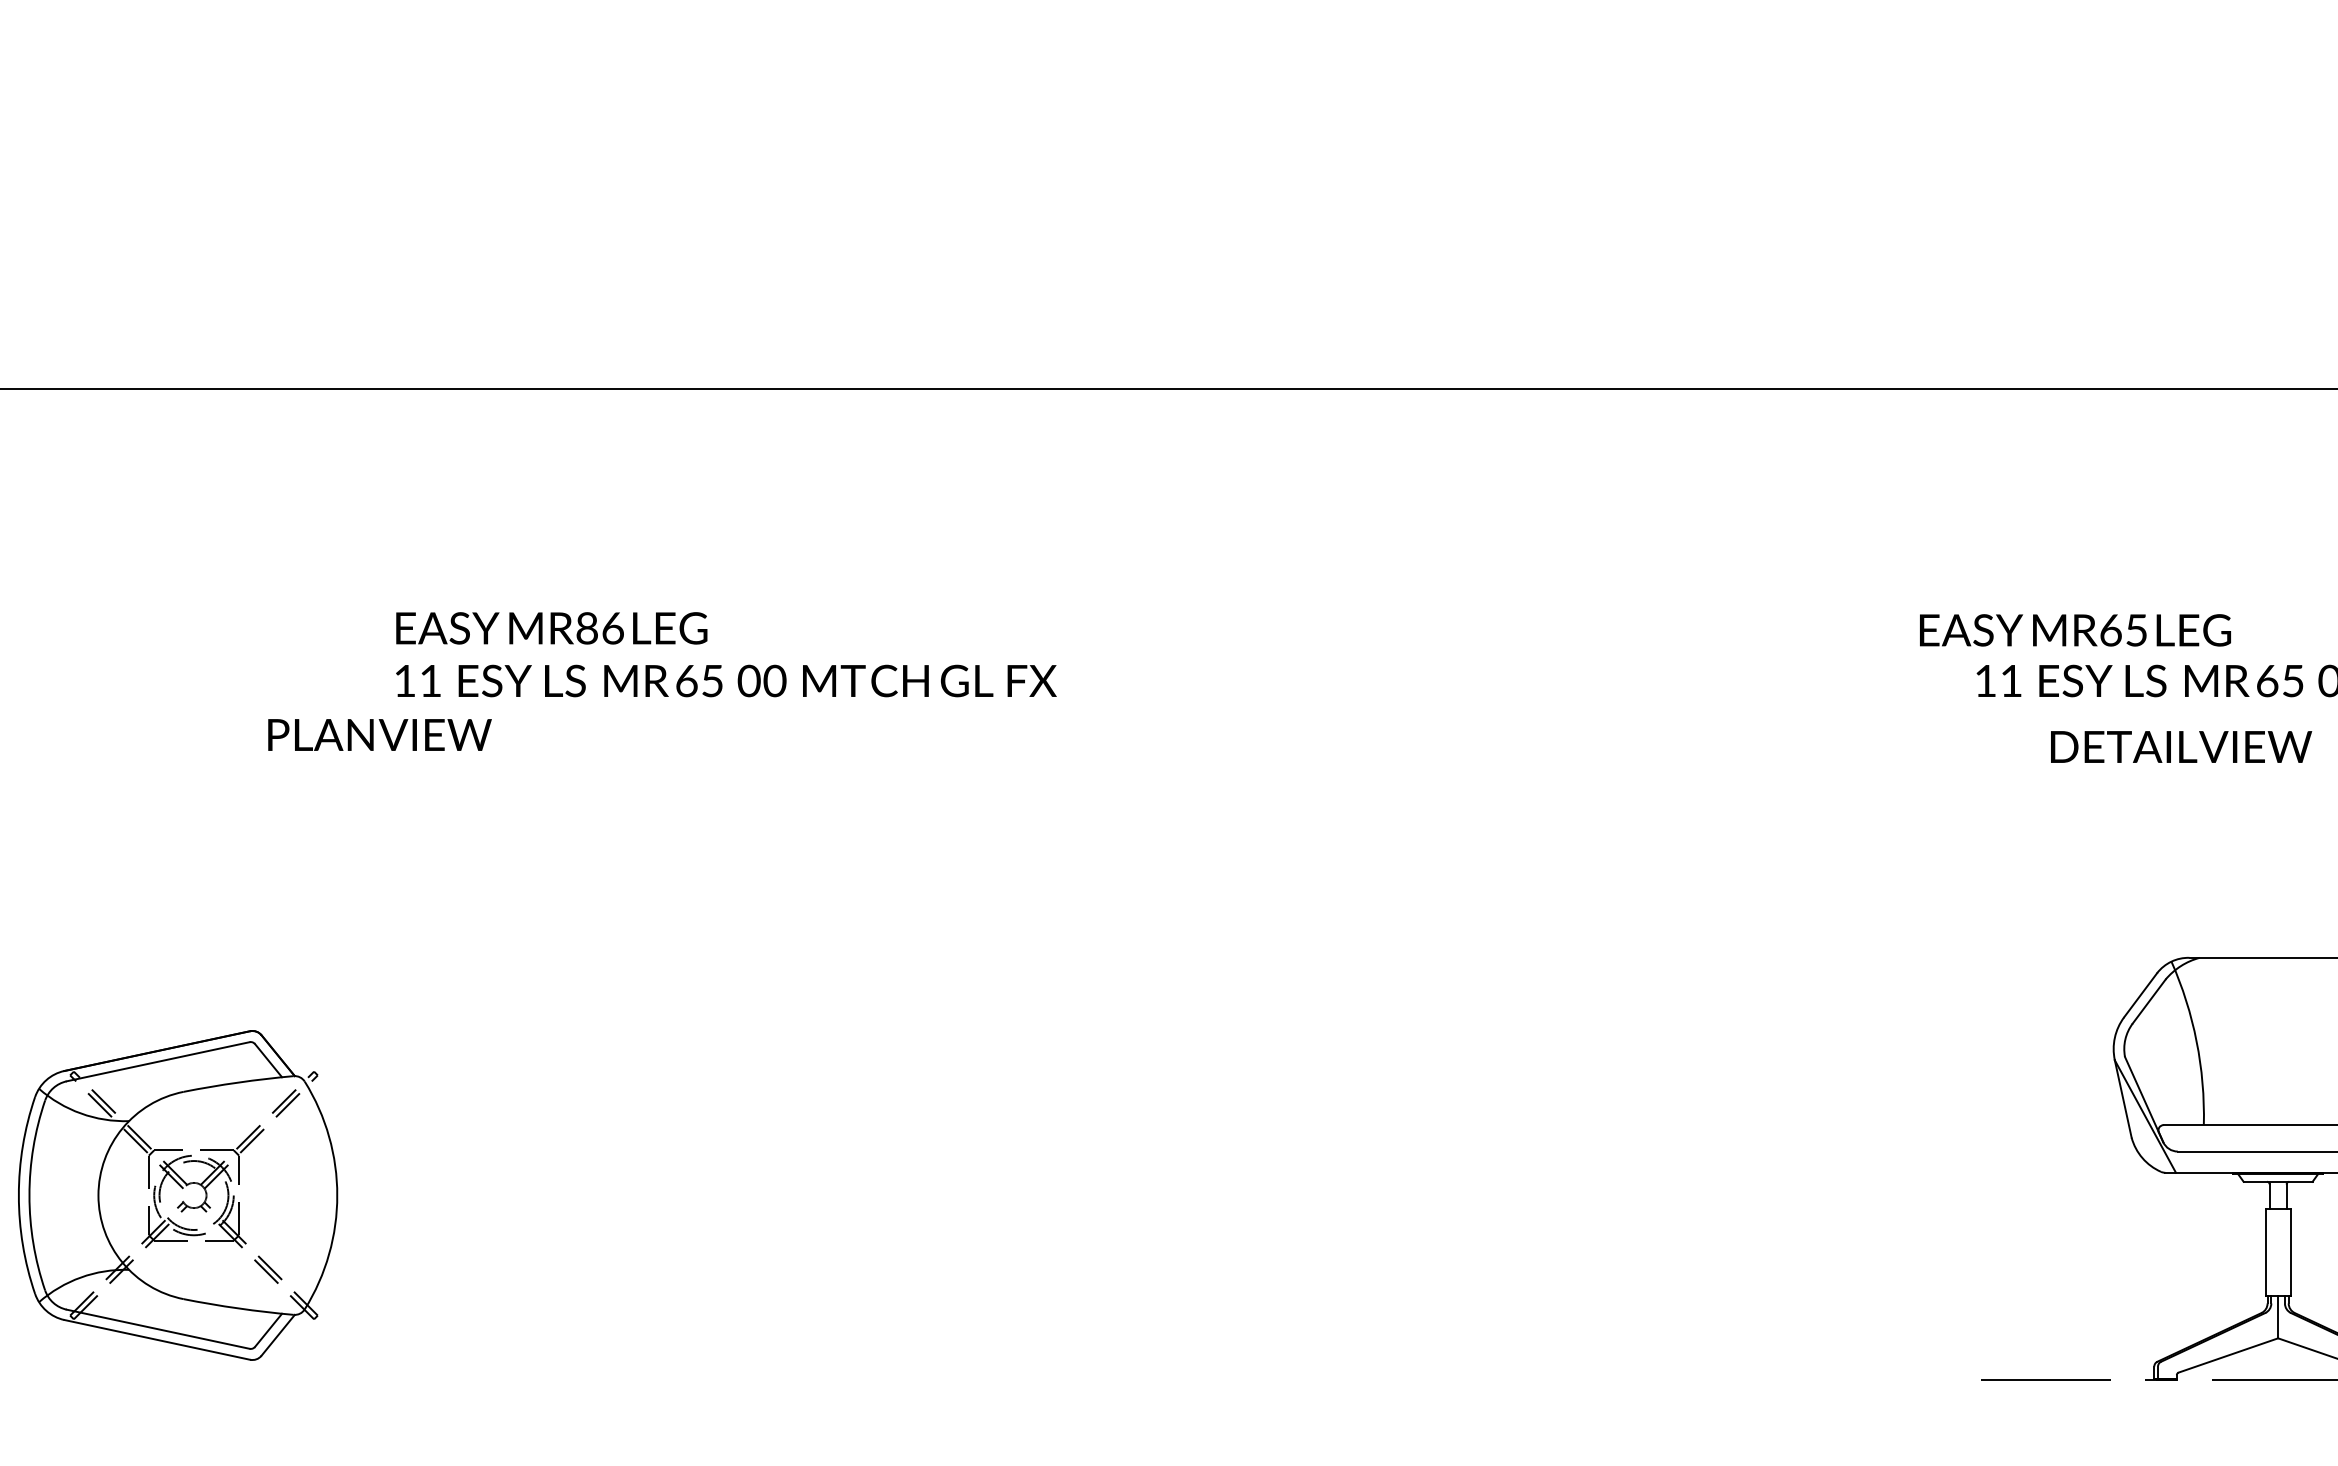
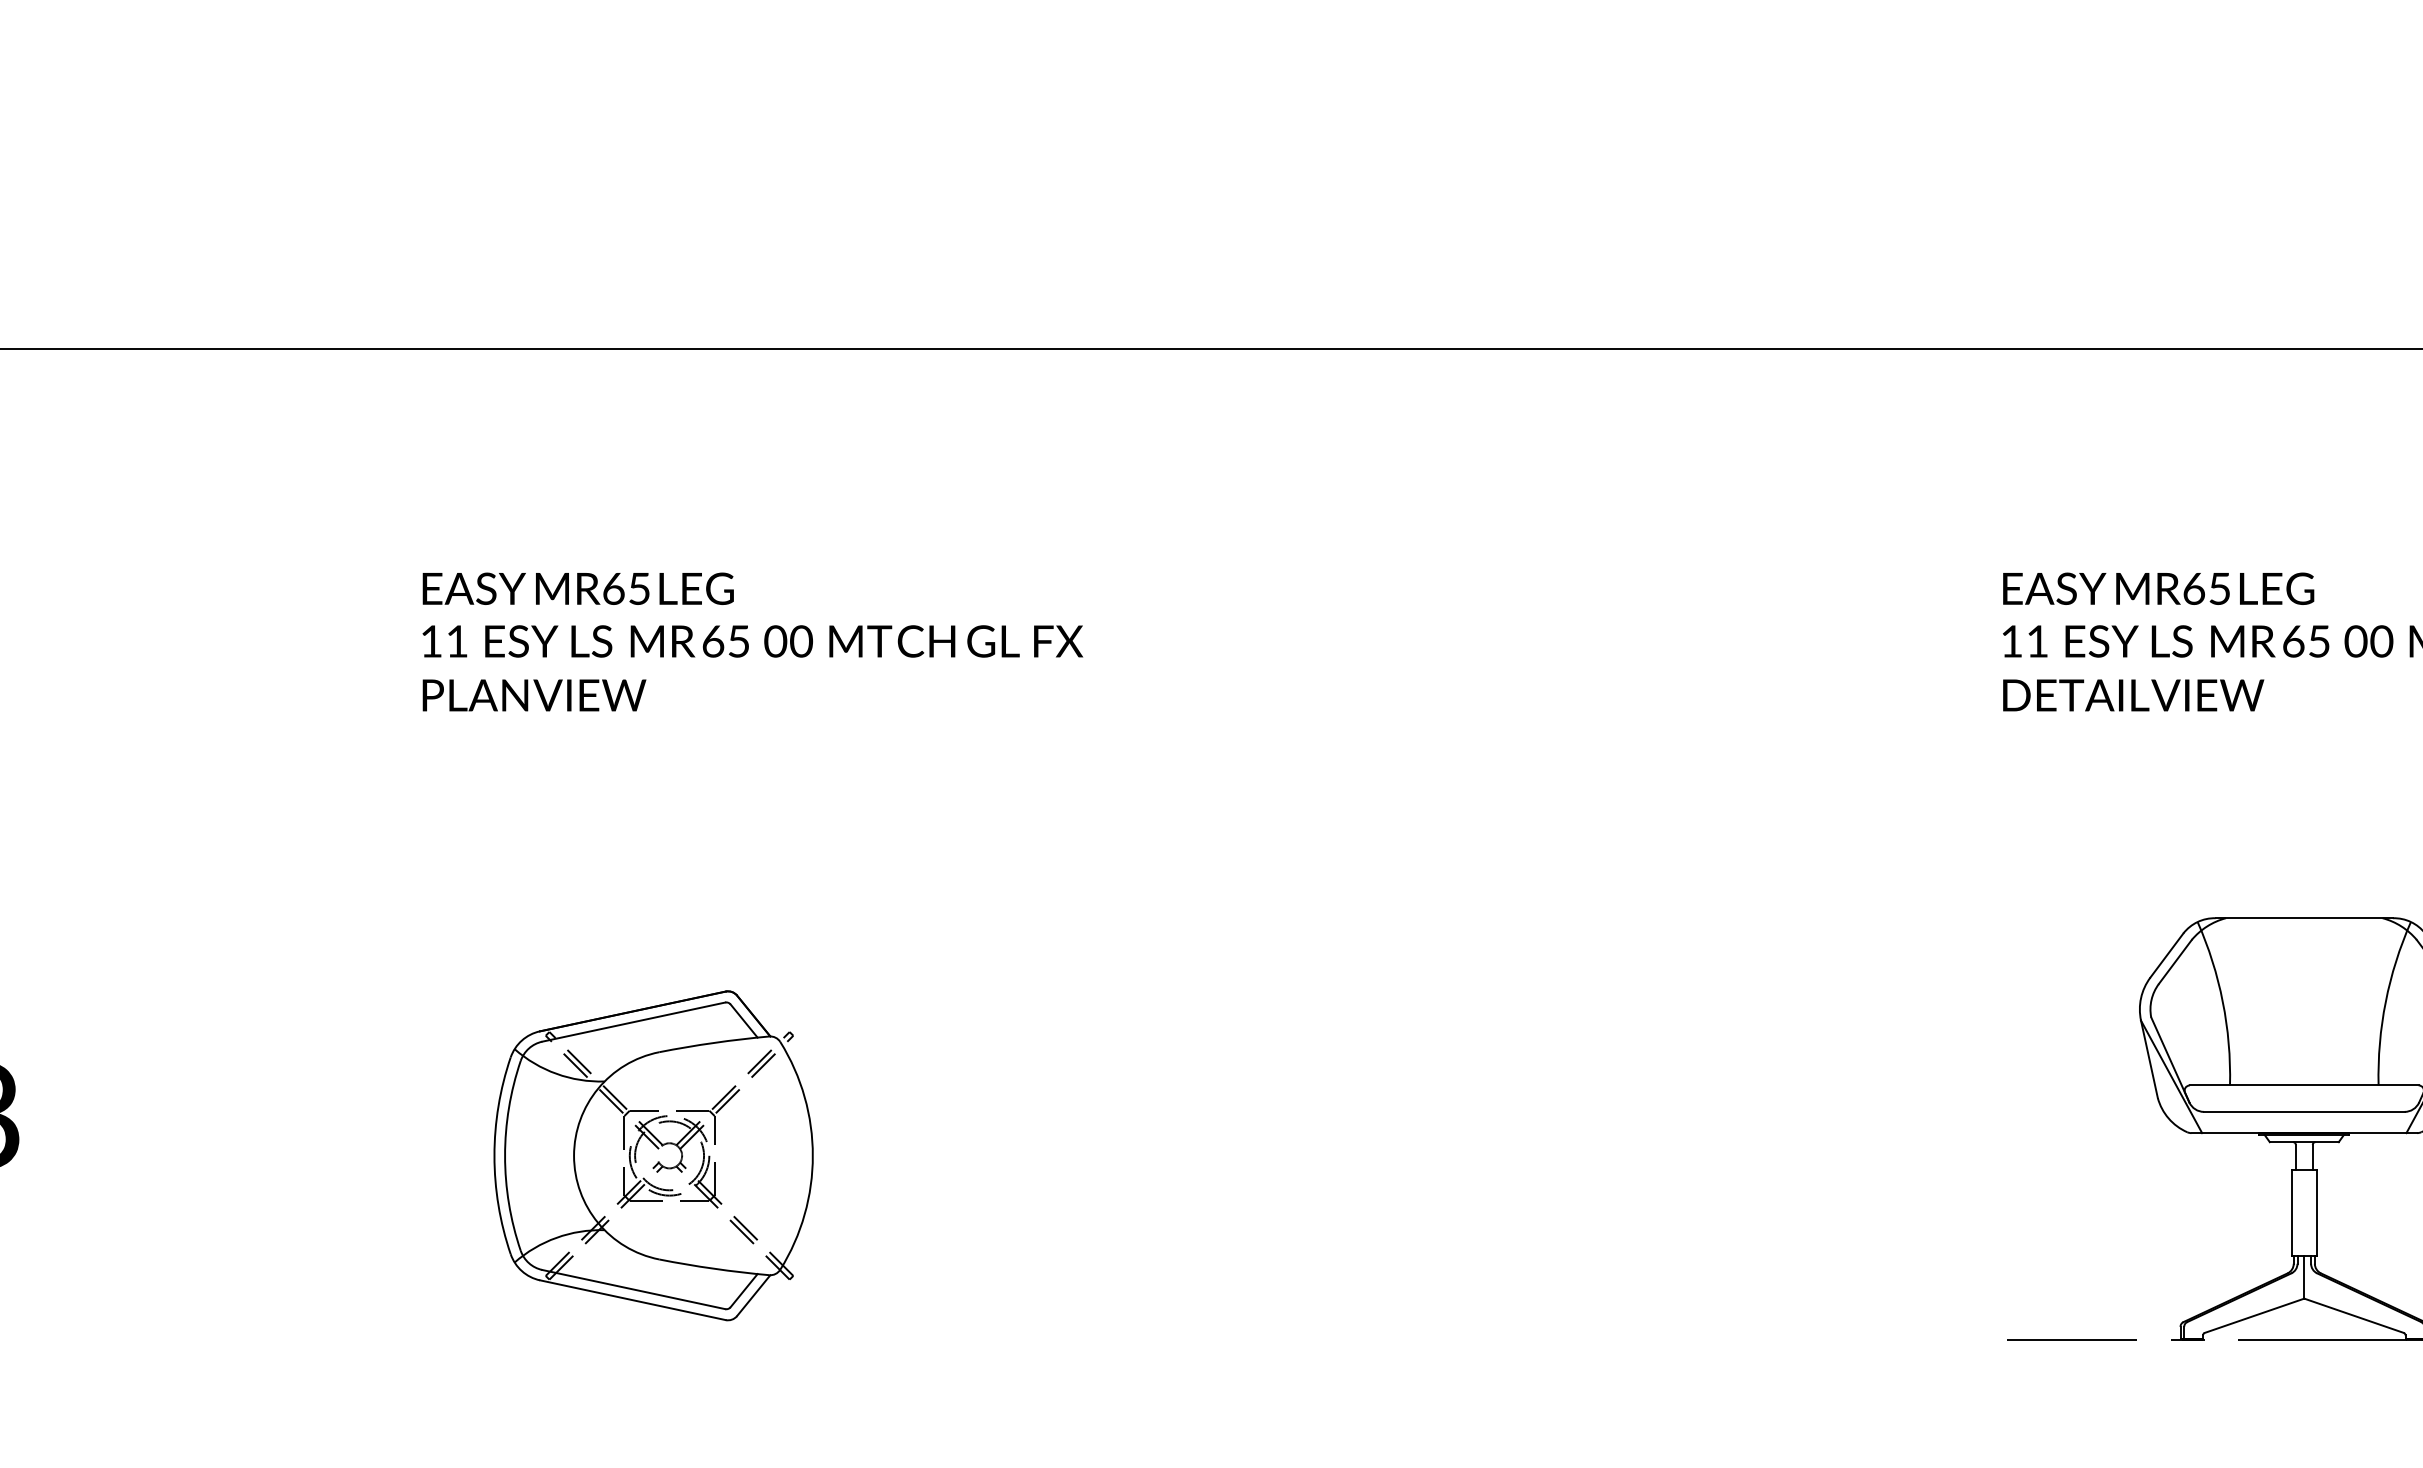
text: (600, 628) -> (626, 588), MR86 -> MR65
text: (2075, 630) -> (2158, 588), moved
text: (379, 735) -> (534, 695), moved
text: (2181, 747) -> (2133, 695), moved
part: (177, 1195) -> (653, 1155), moved

